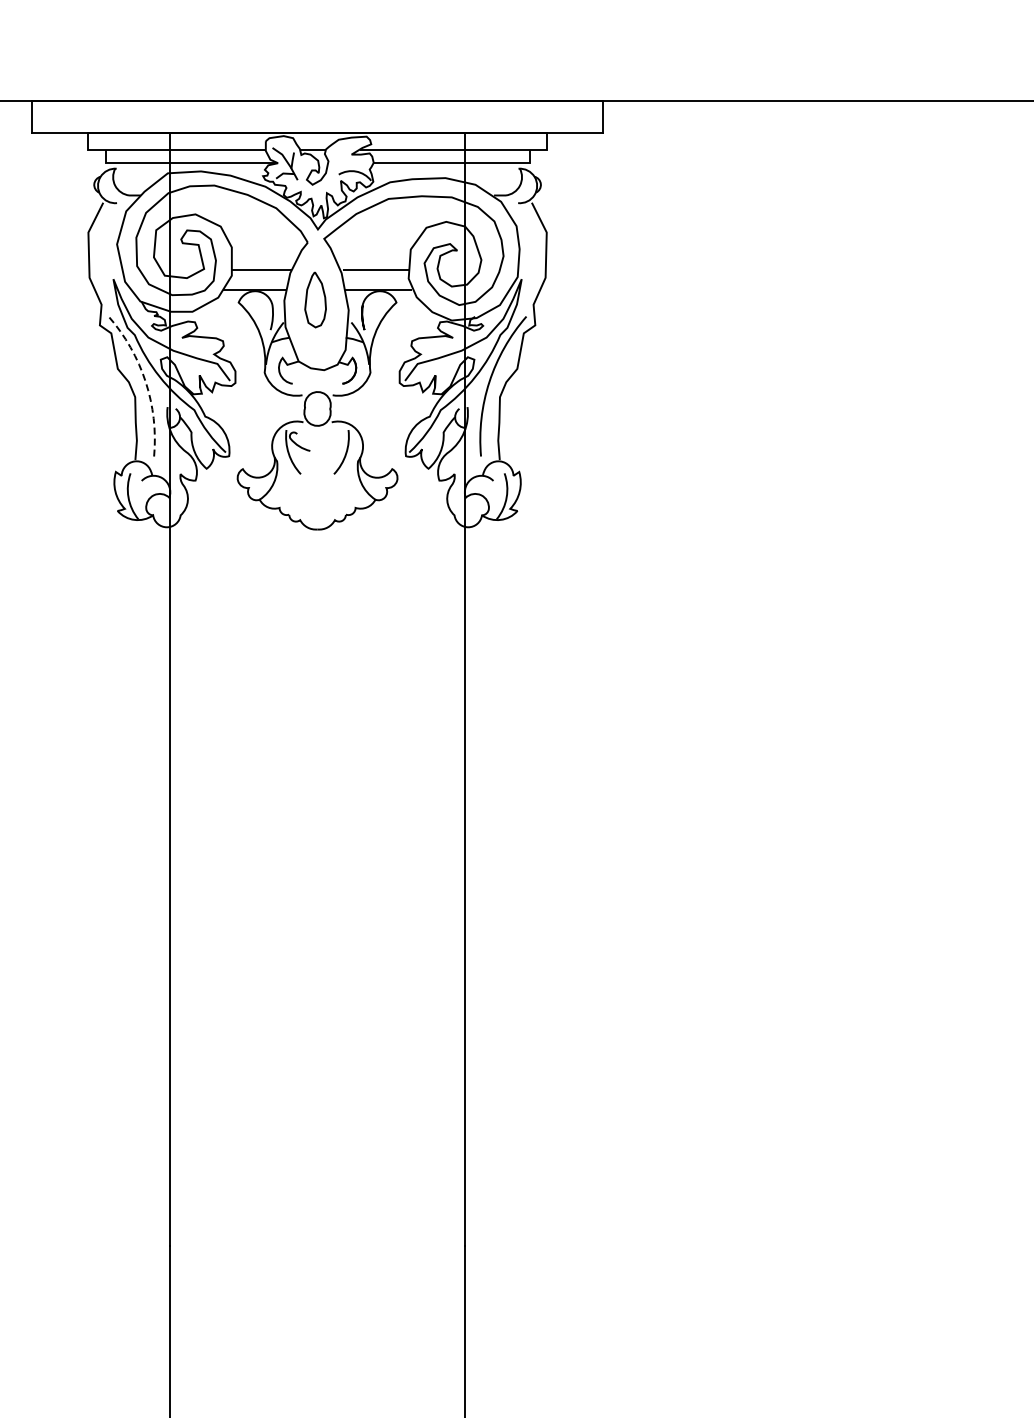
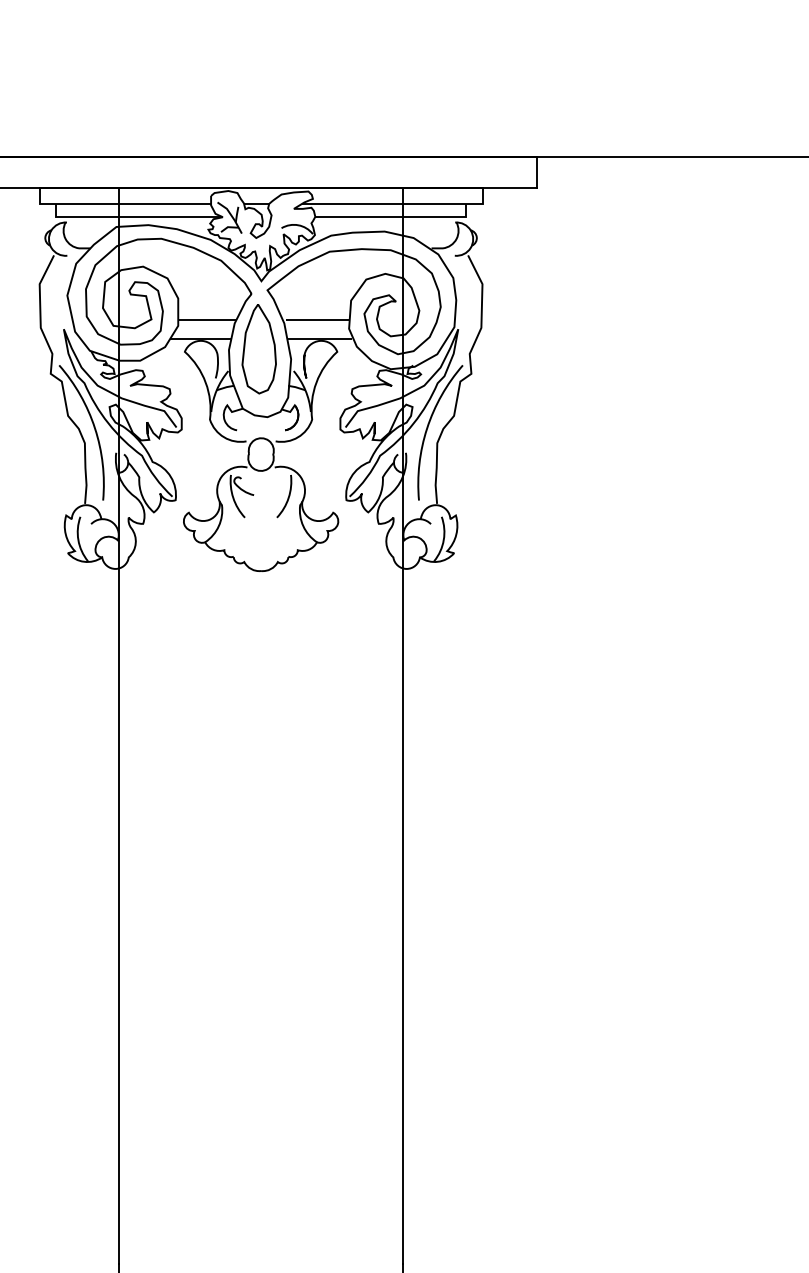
part: (315, 299) -> (259, 348), size x1.67
line: (145, 381) -> (94, 428), dashed -> solid

